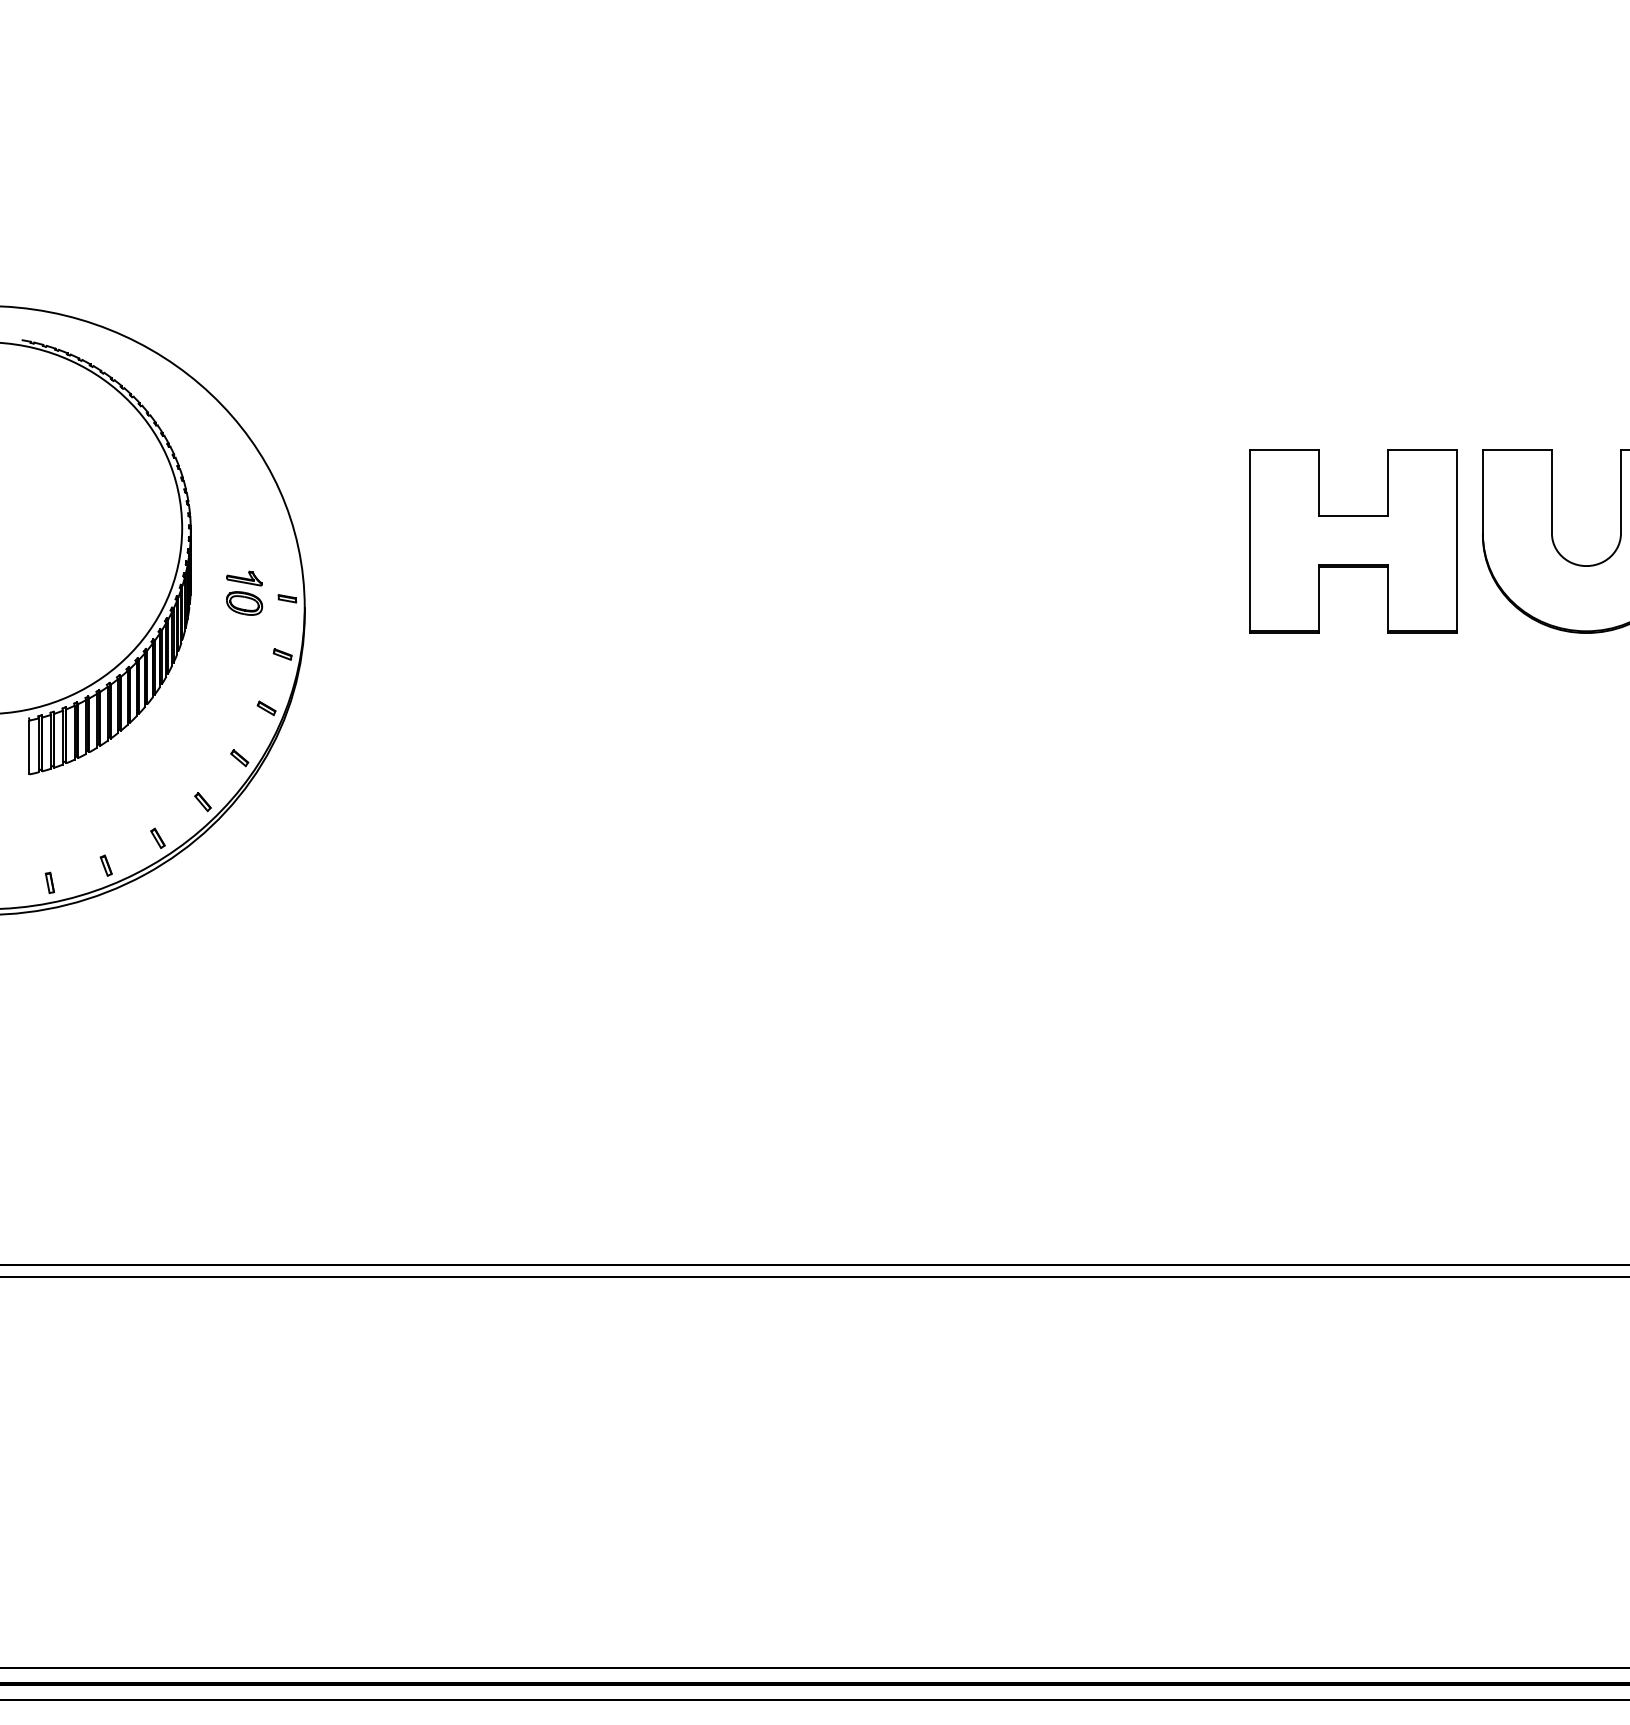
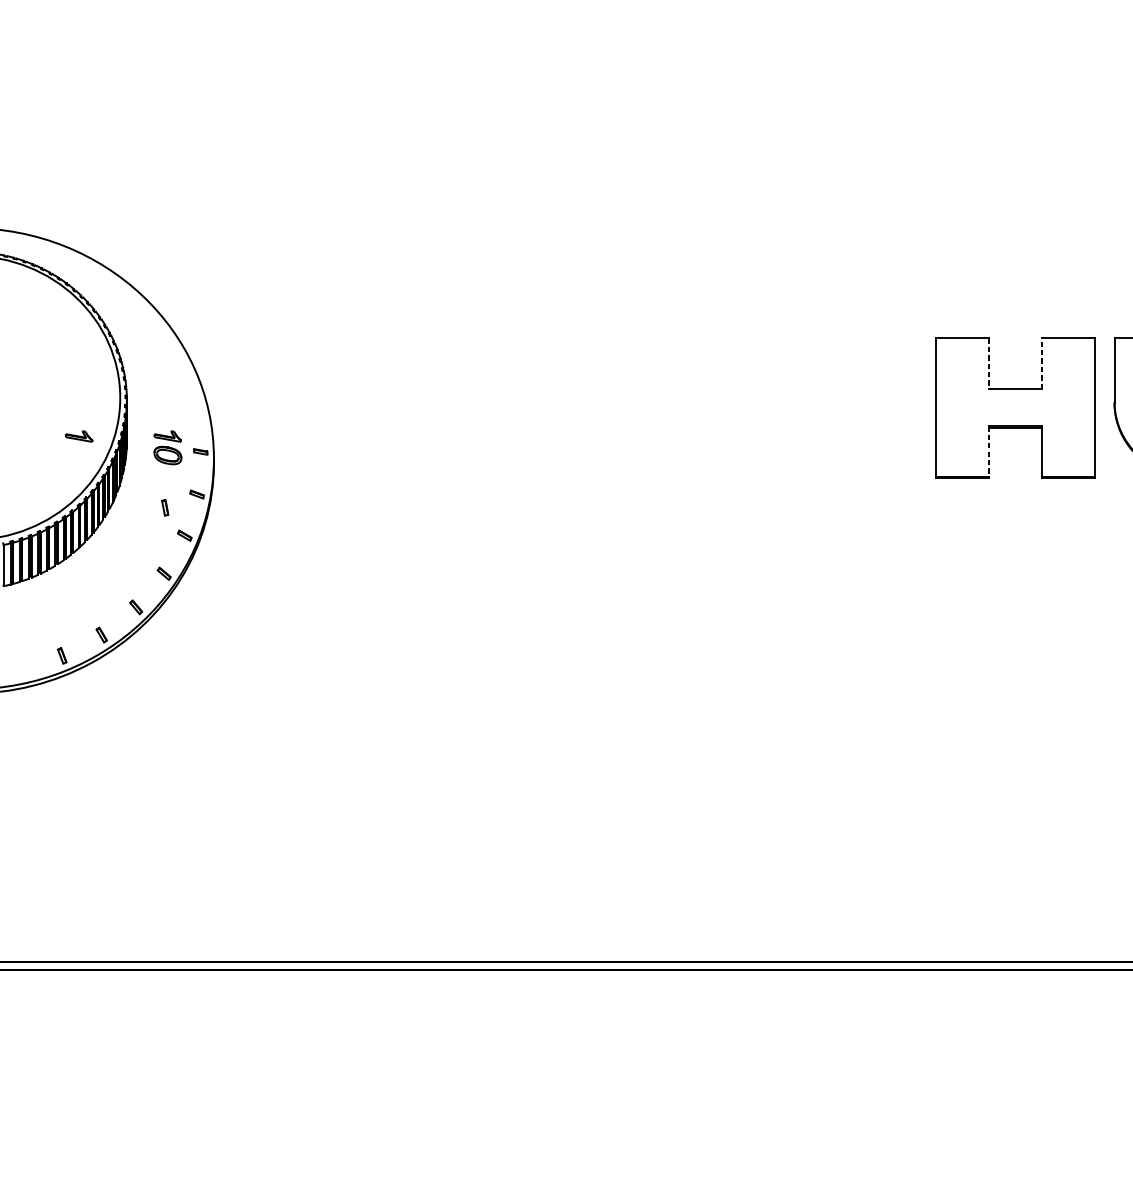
line: (1387, 482) -> (1041, 363), solid -> dashed
line: (1318, 483) -> (988, 363), solid -> dashed
part: (128, 578) -> (79, 436), added
line: (1318, 598) -> (988, 451), solid -> dashed
part: (49, 882) -> (164, 507), moved

